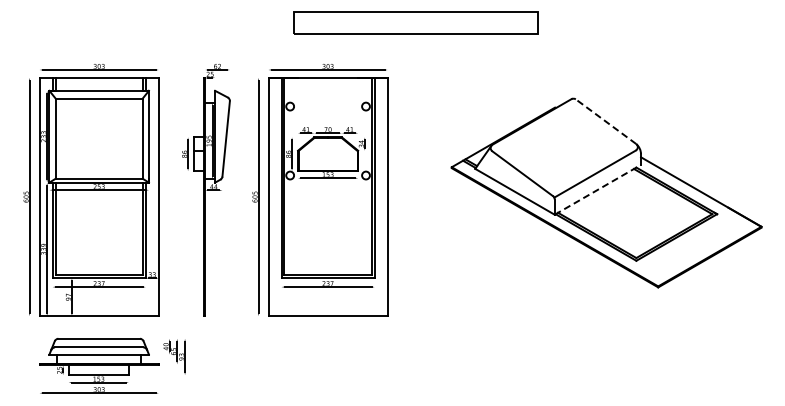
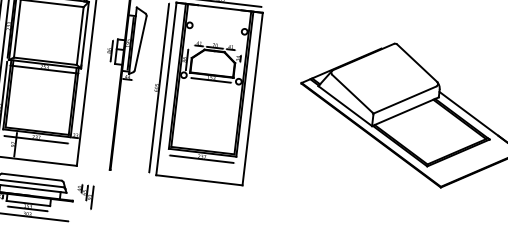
line: (606, 121) -> (417, 63), dashed -> solid
line: (597, 189) -> (405, 111), dashed -> solid

